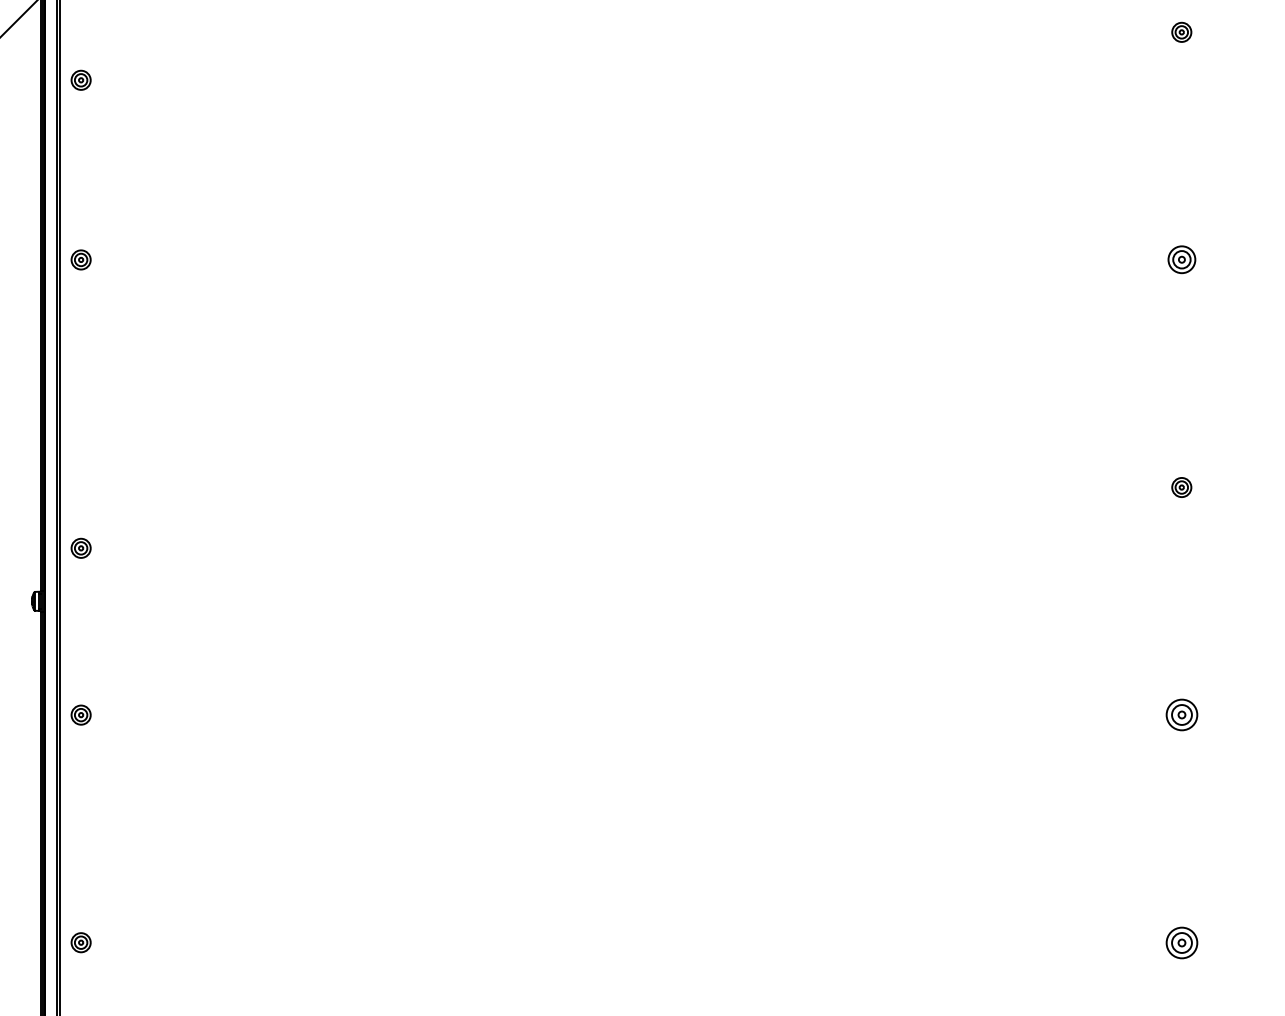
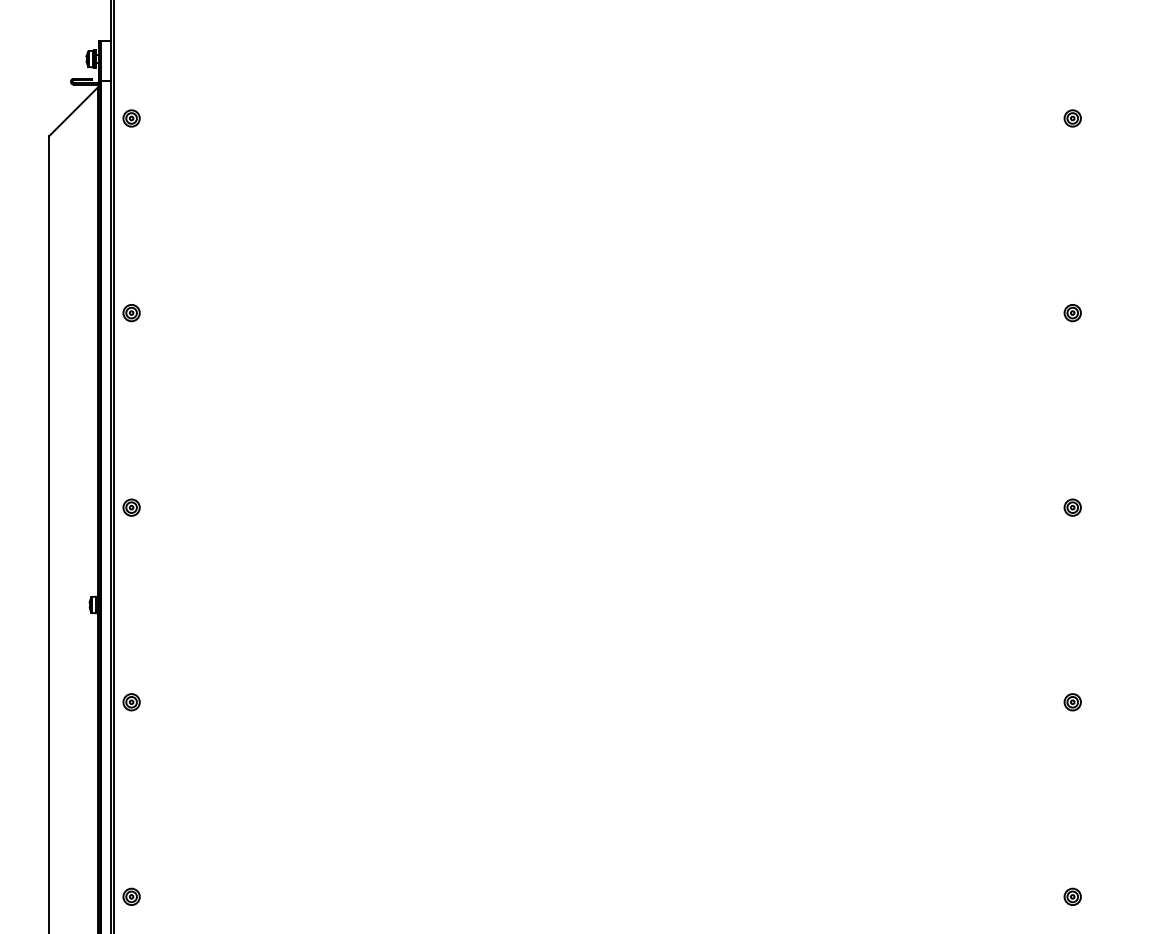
part: (80, 80) -> (131, 118), moved
part: (1181, 260) -> (1072, 313), size x0.71
part: (80, 548) -> (131, 507), moved
part: (1181, 715) -> (1072, 702), size x0.62
part: (1181, 942) -> (1072, 896), size x0.62

